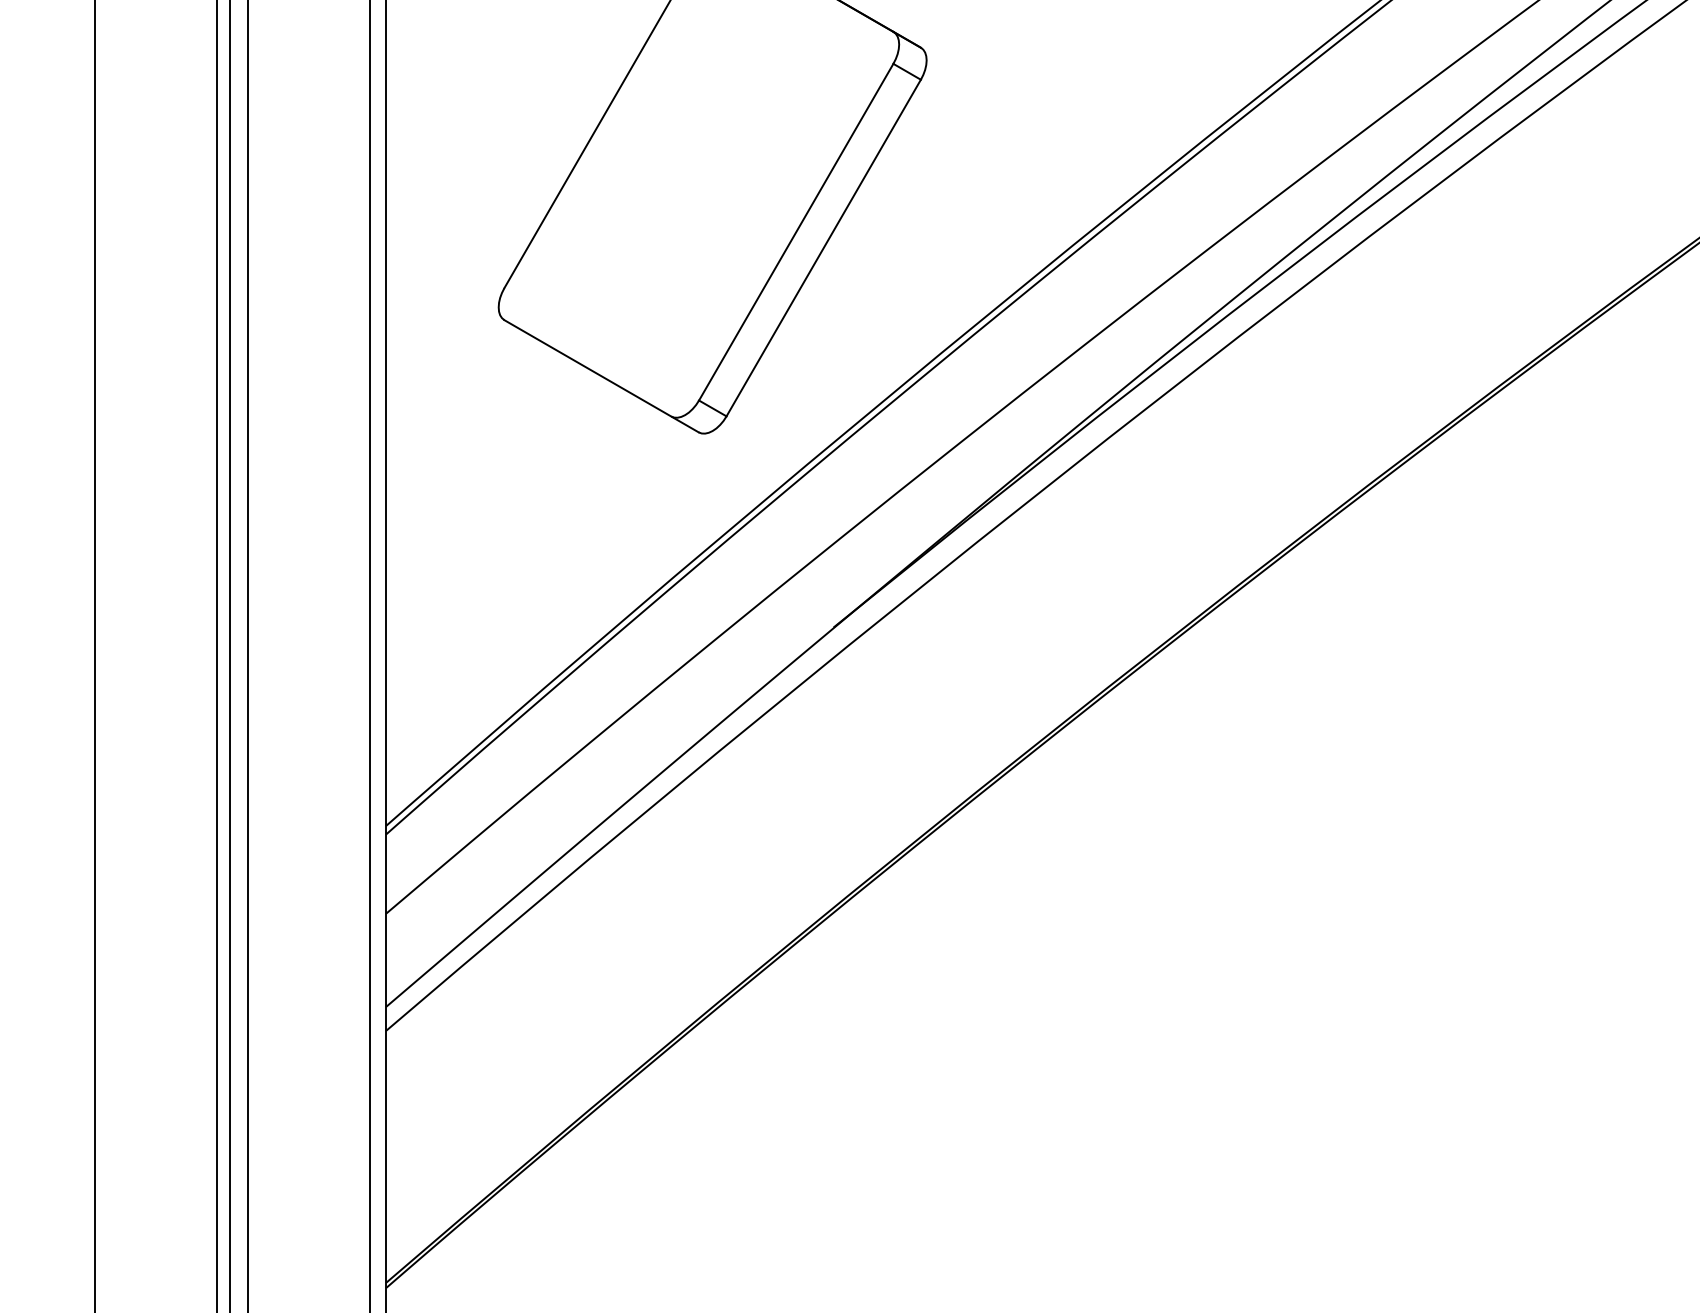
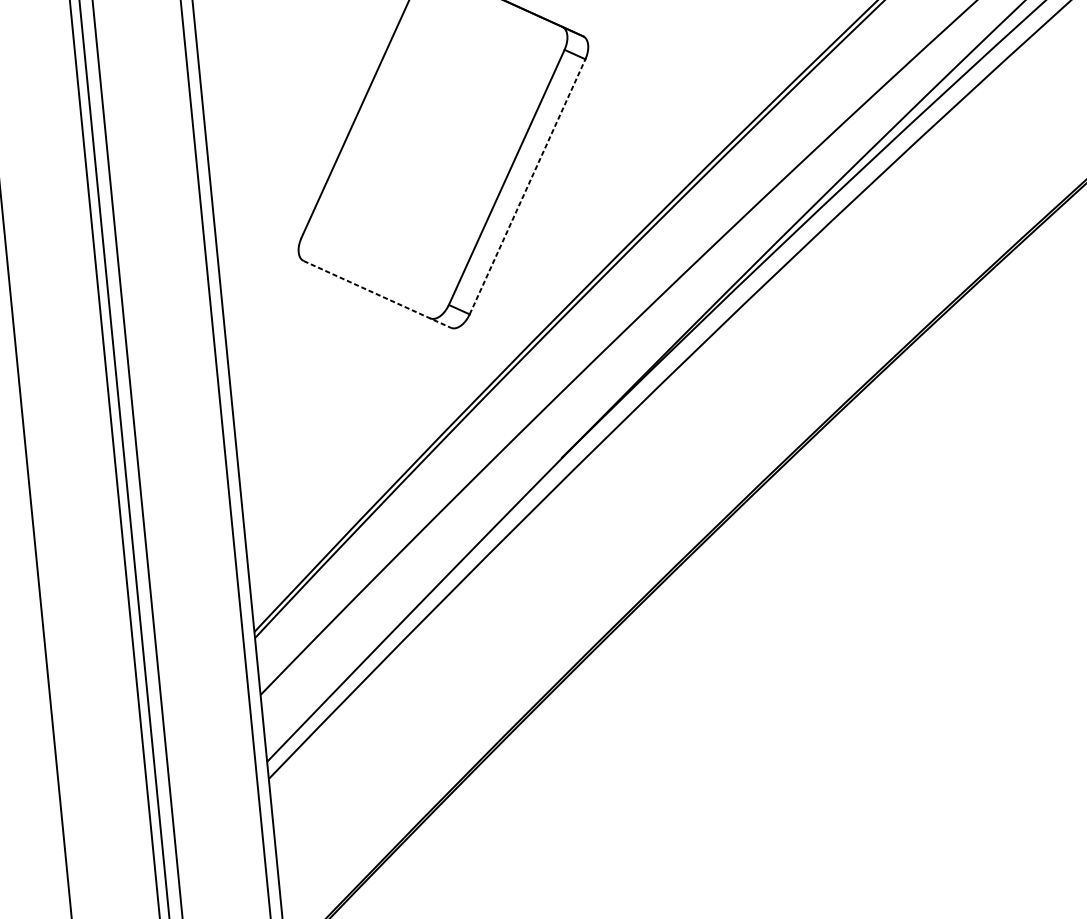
line: (823, 247) -> (527, 186), solid -> dashed
line: (602, 376) -> (377, 294), solid -> dashed

